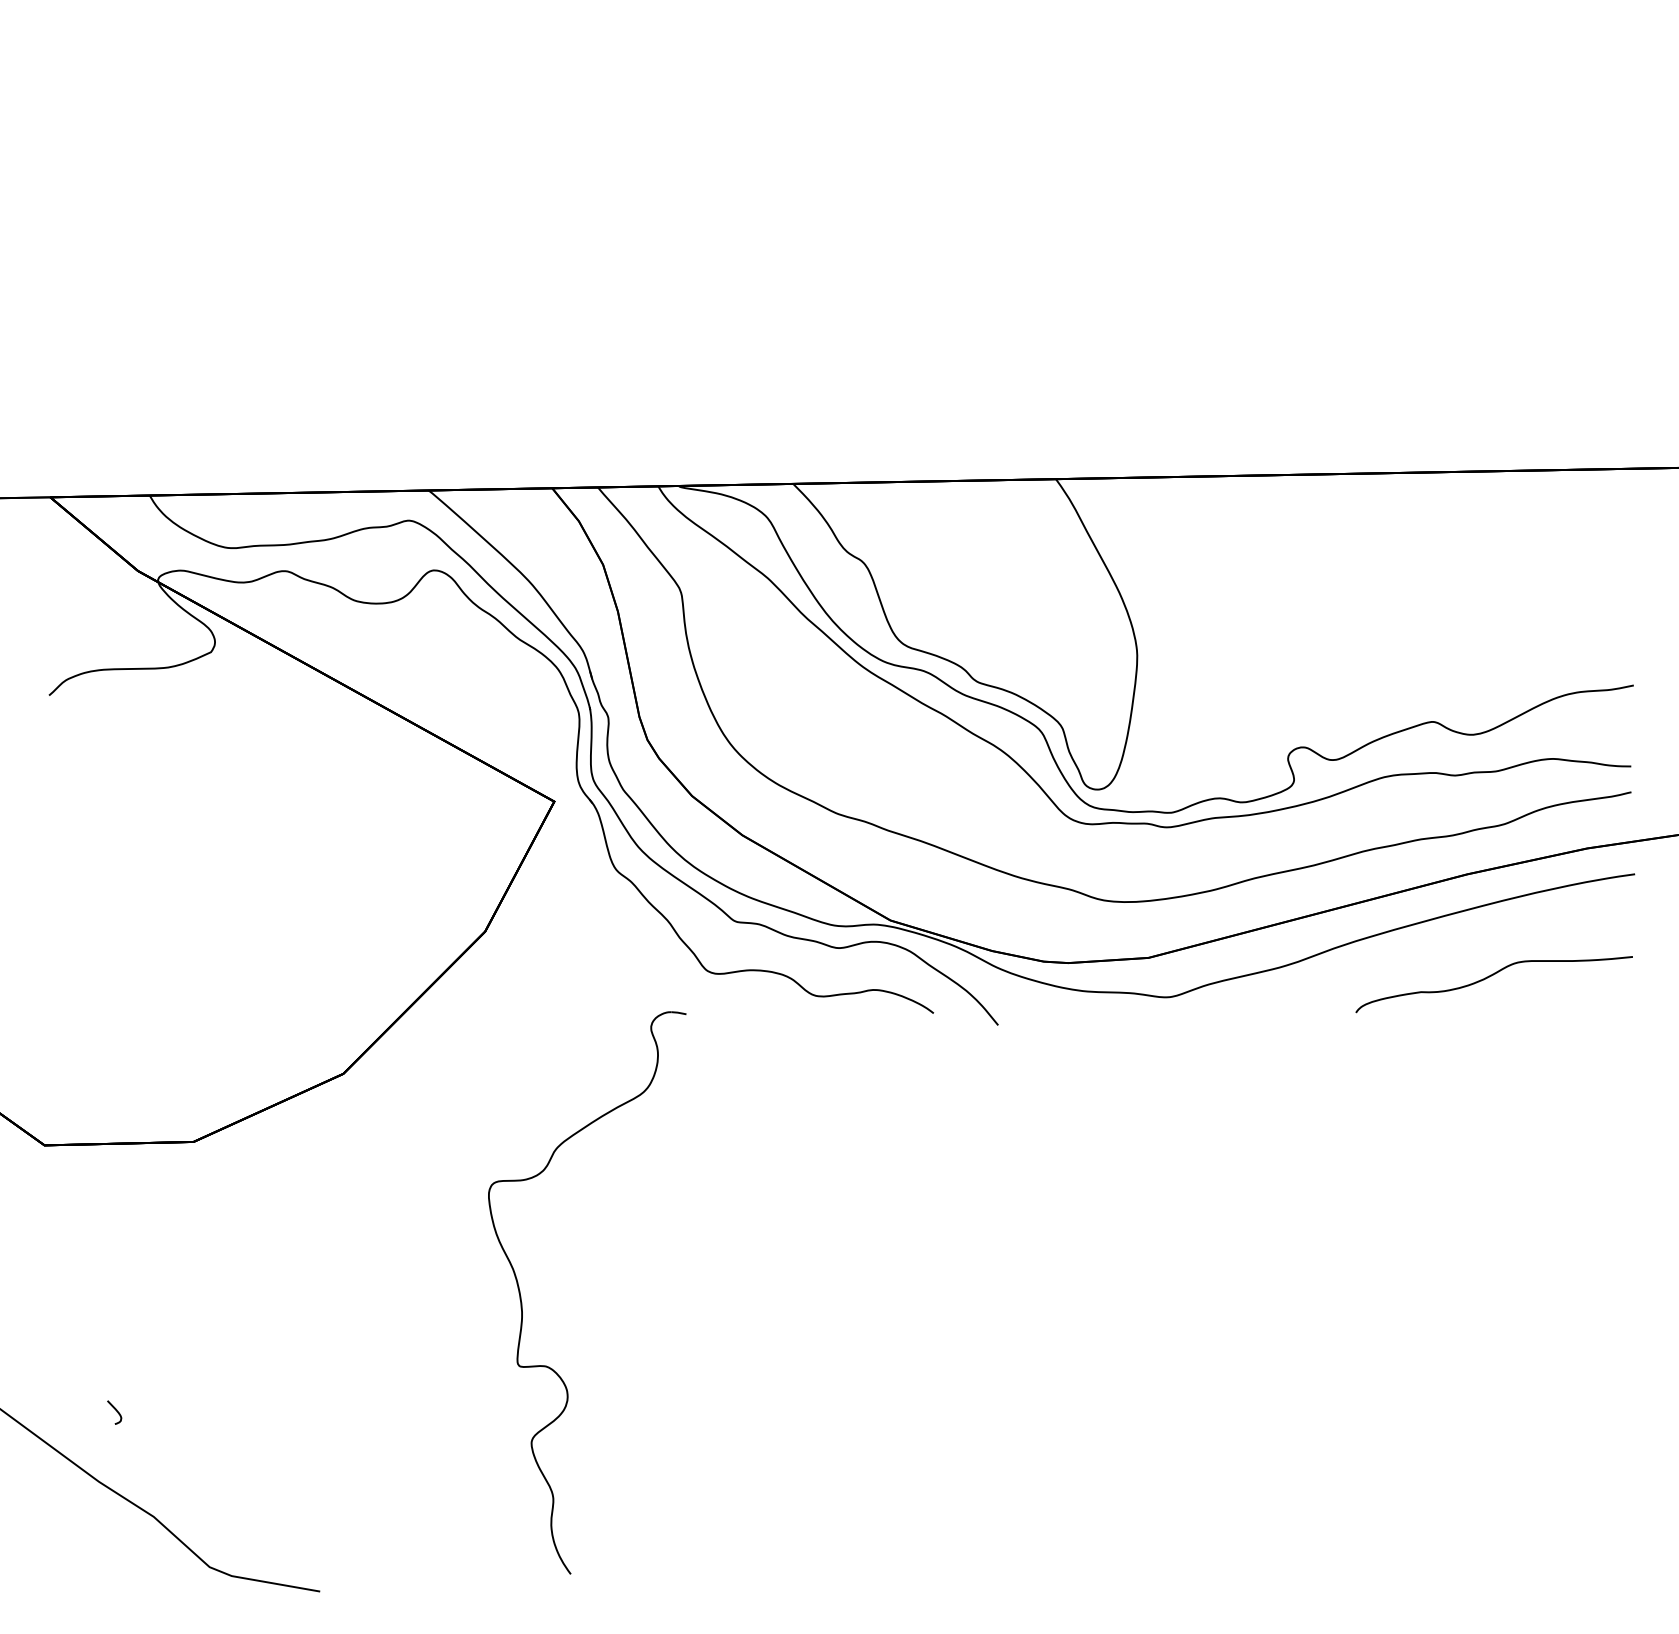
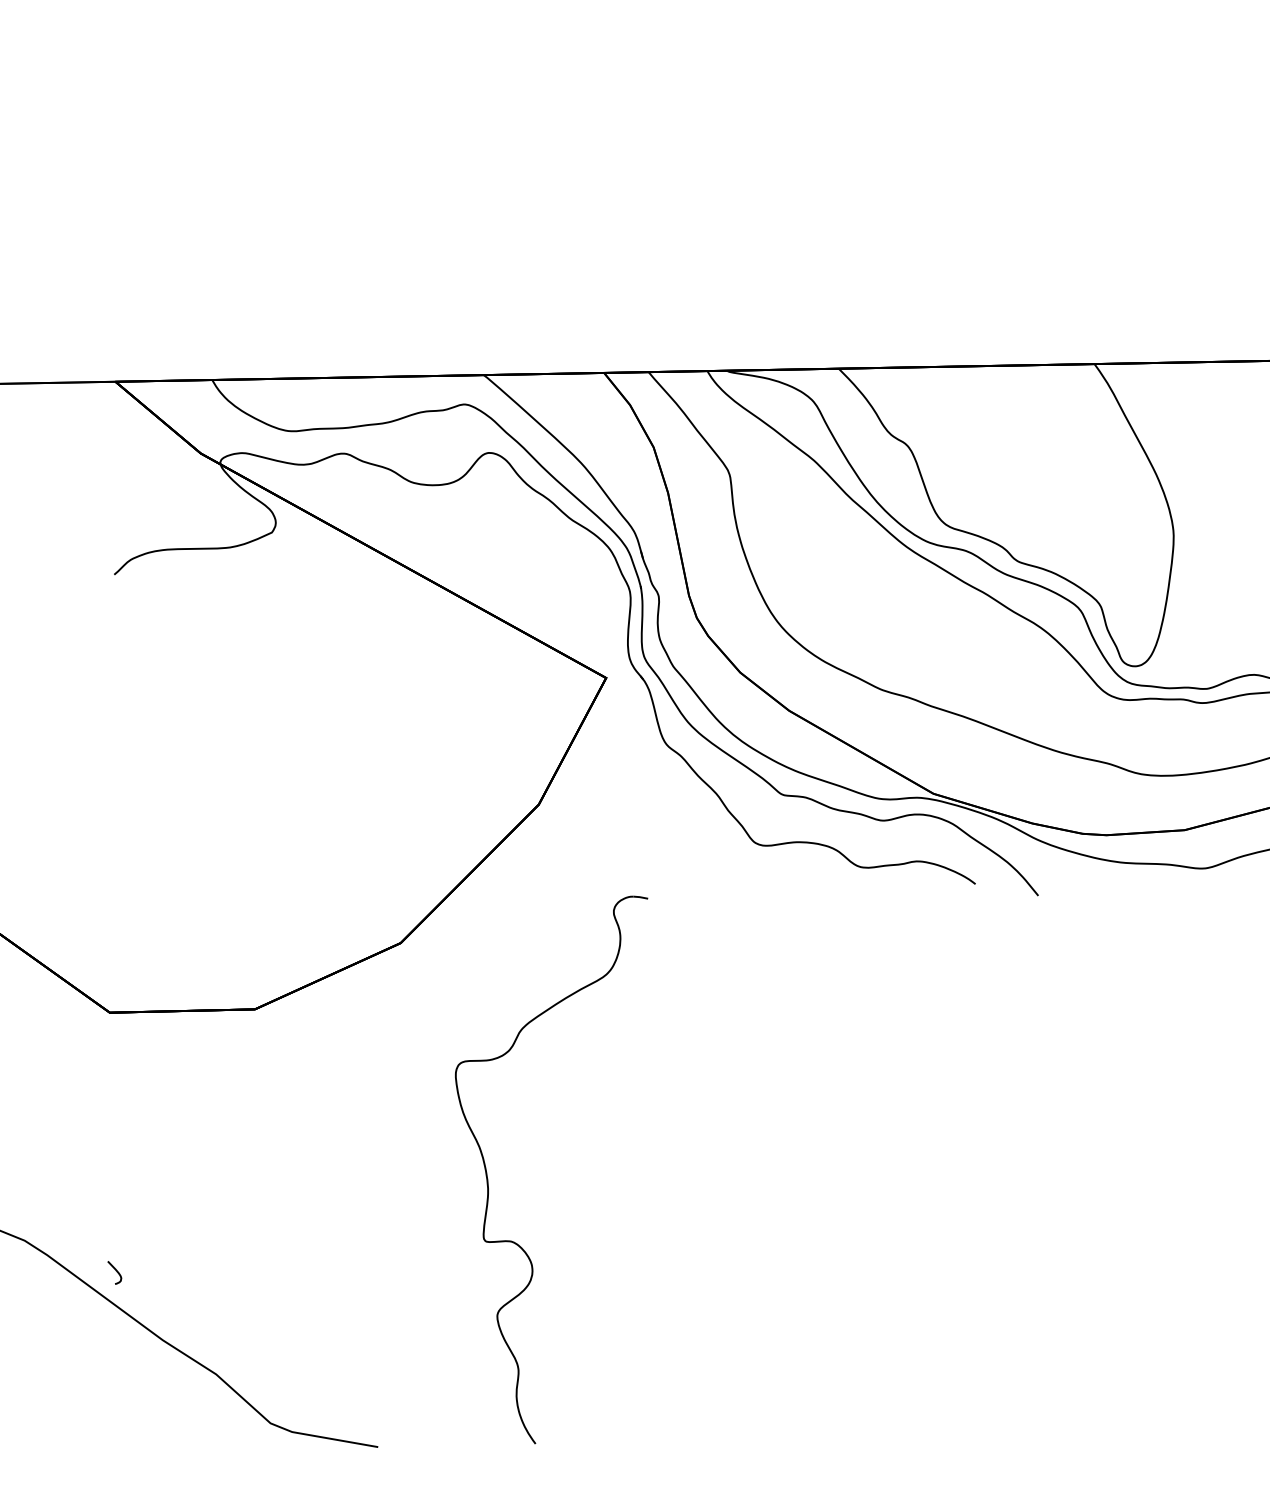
part: (522, 1302) -> (488, 1179), moved
curve: (115, 1410) -> (115, 1270), moved

